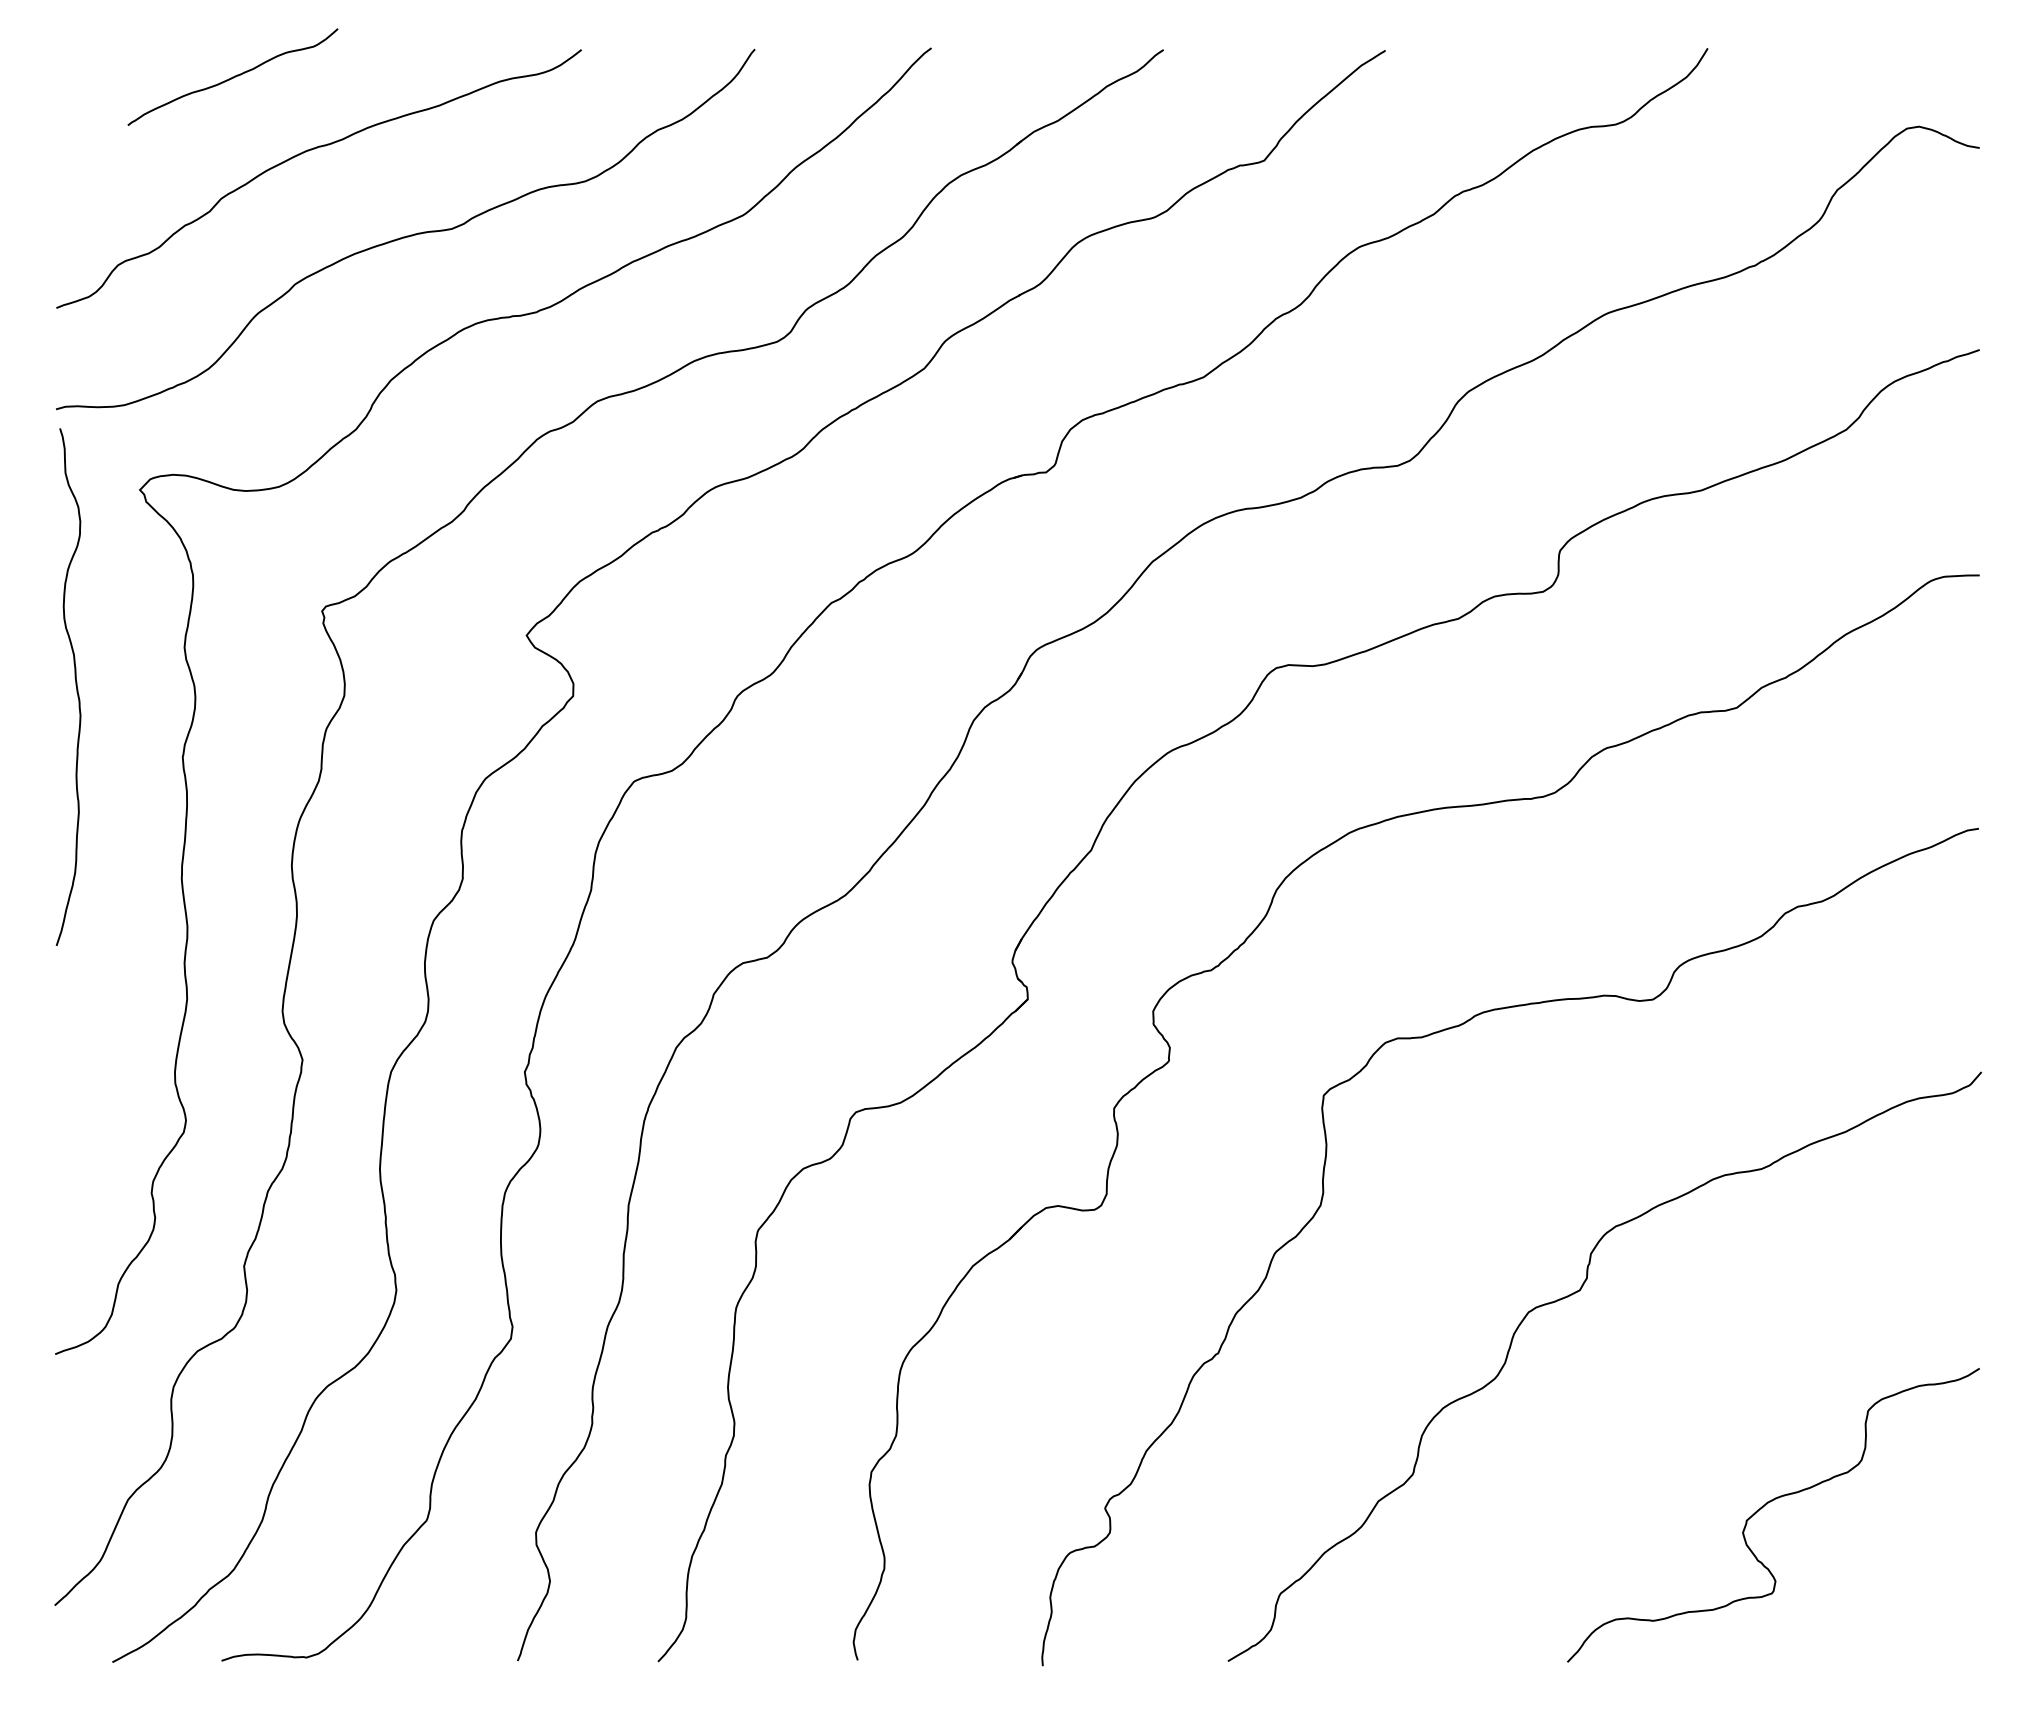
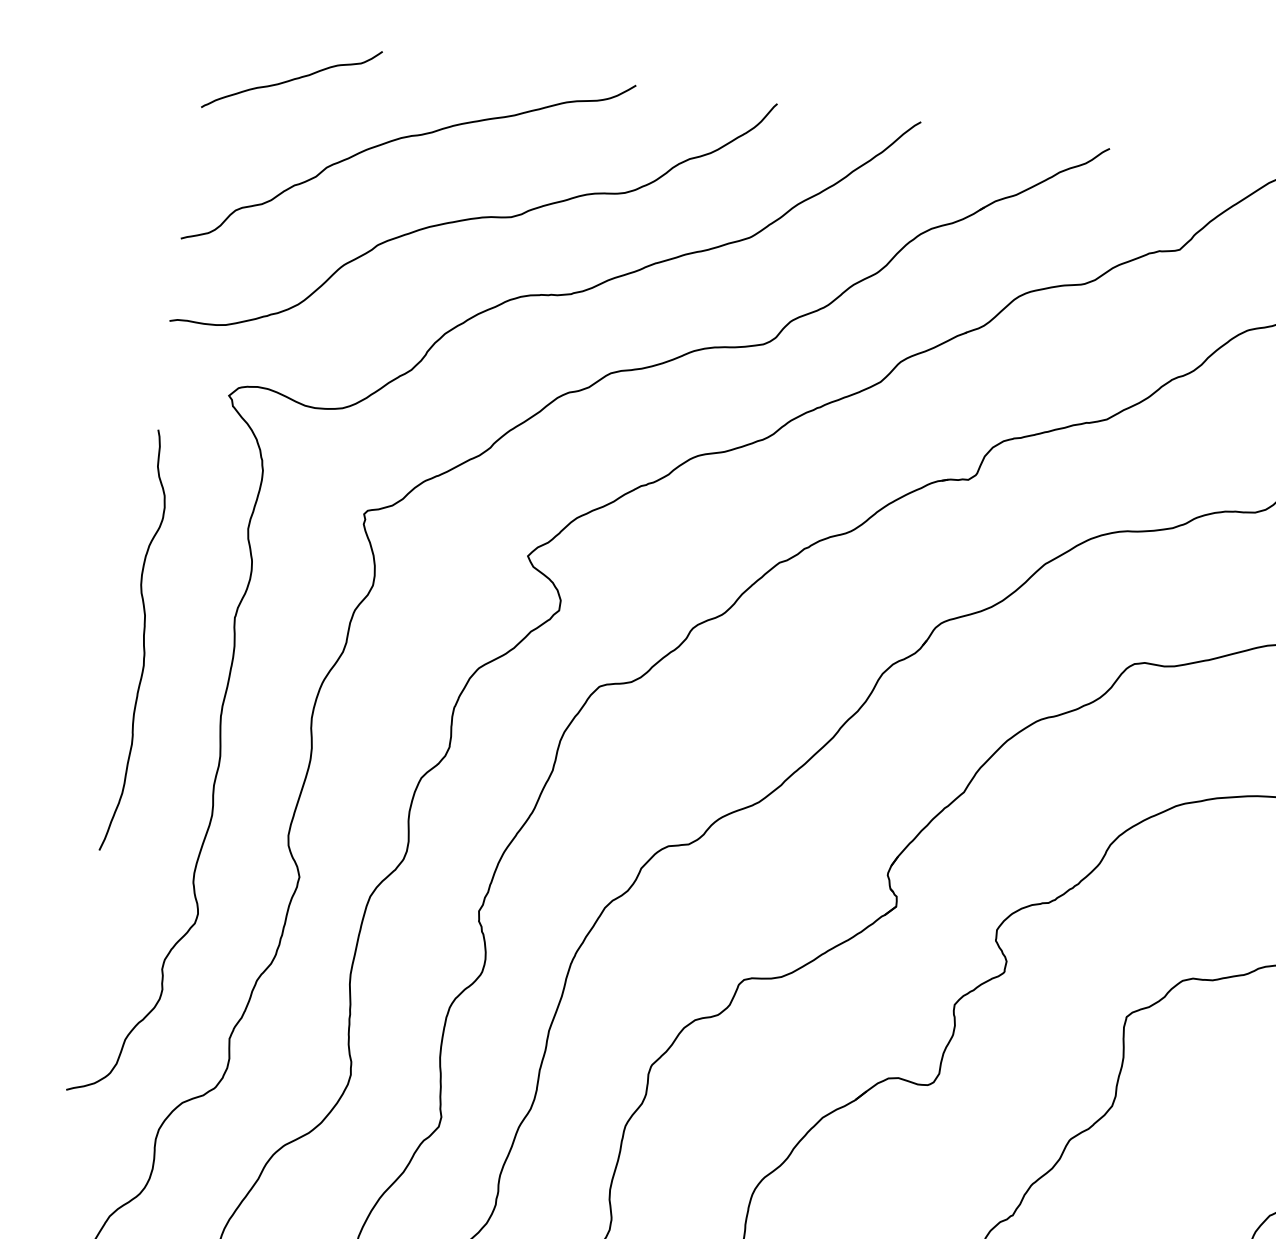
curve: (232, 76) -> (291, 79), moved
curve: (75, 685) -> (142, 640), moved

